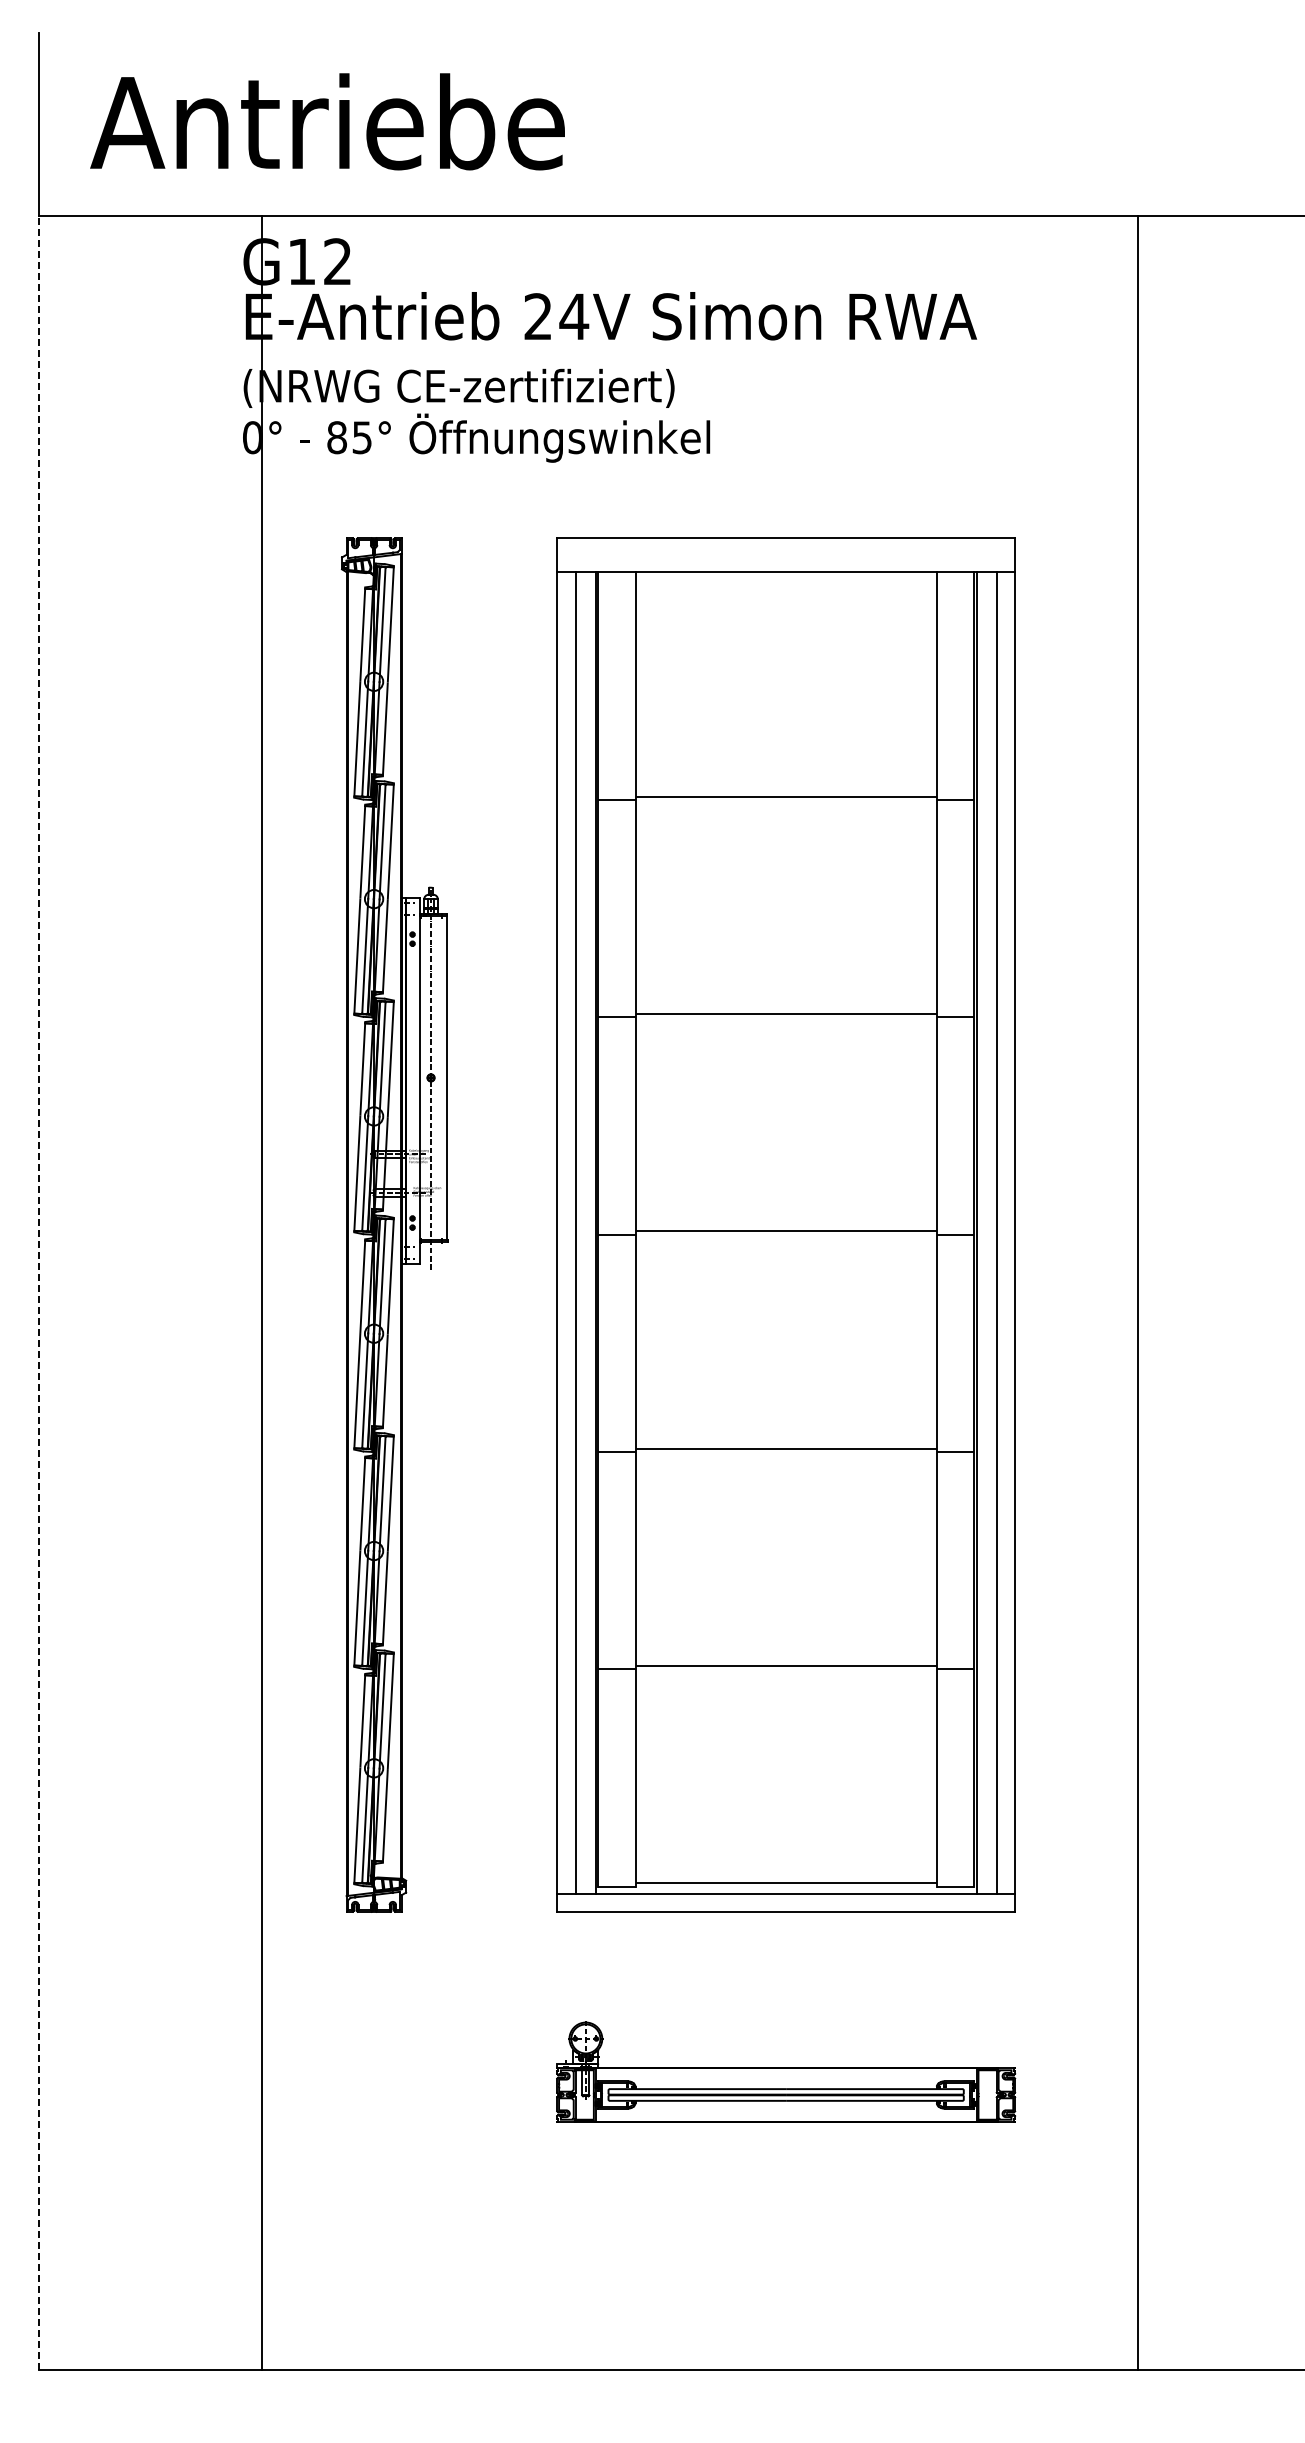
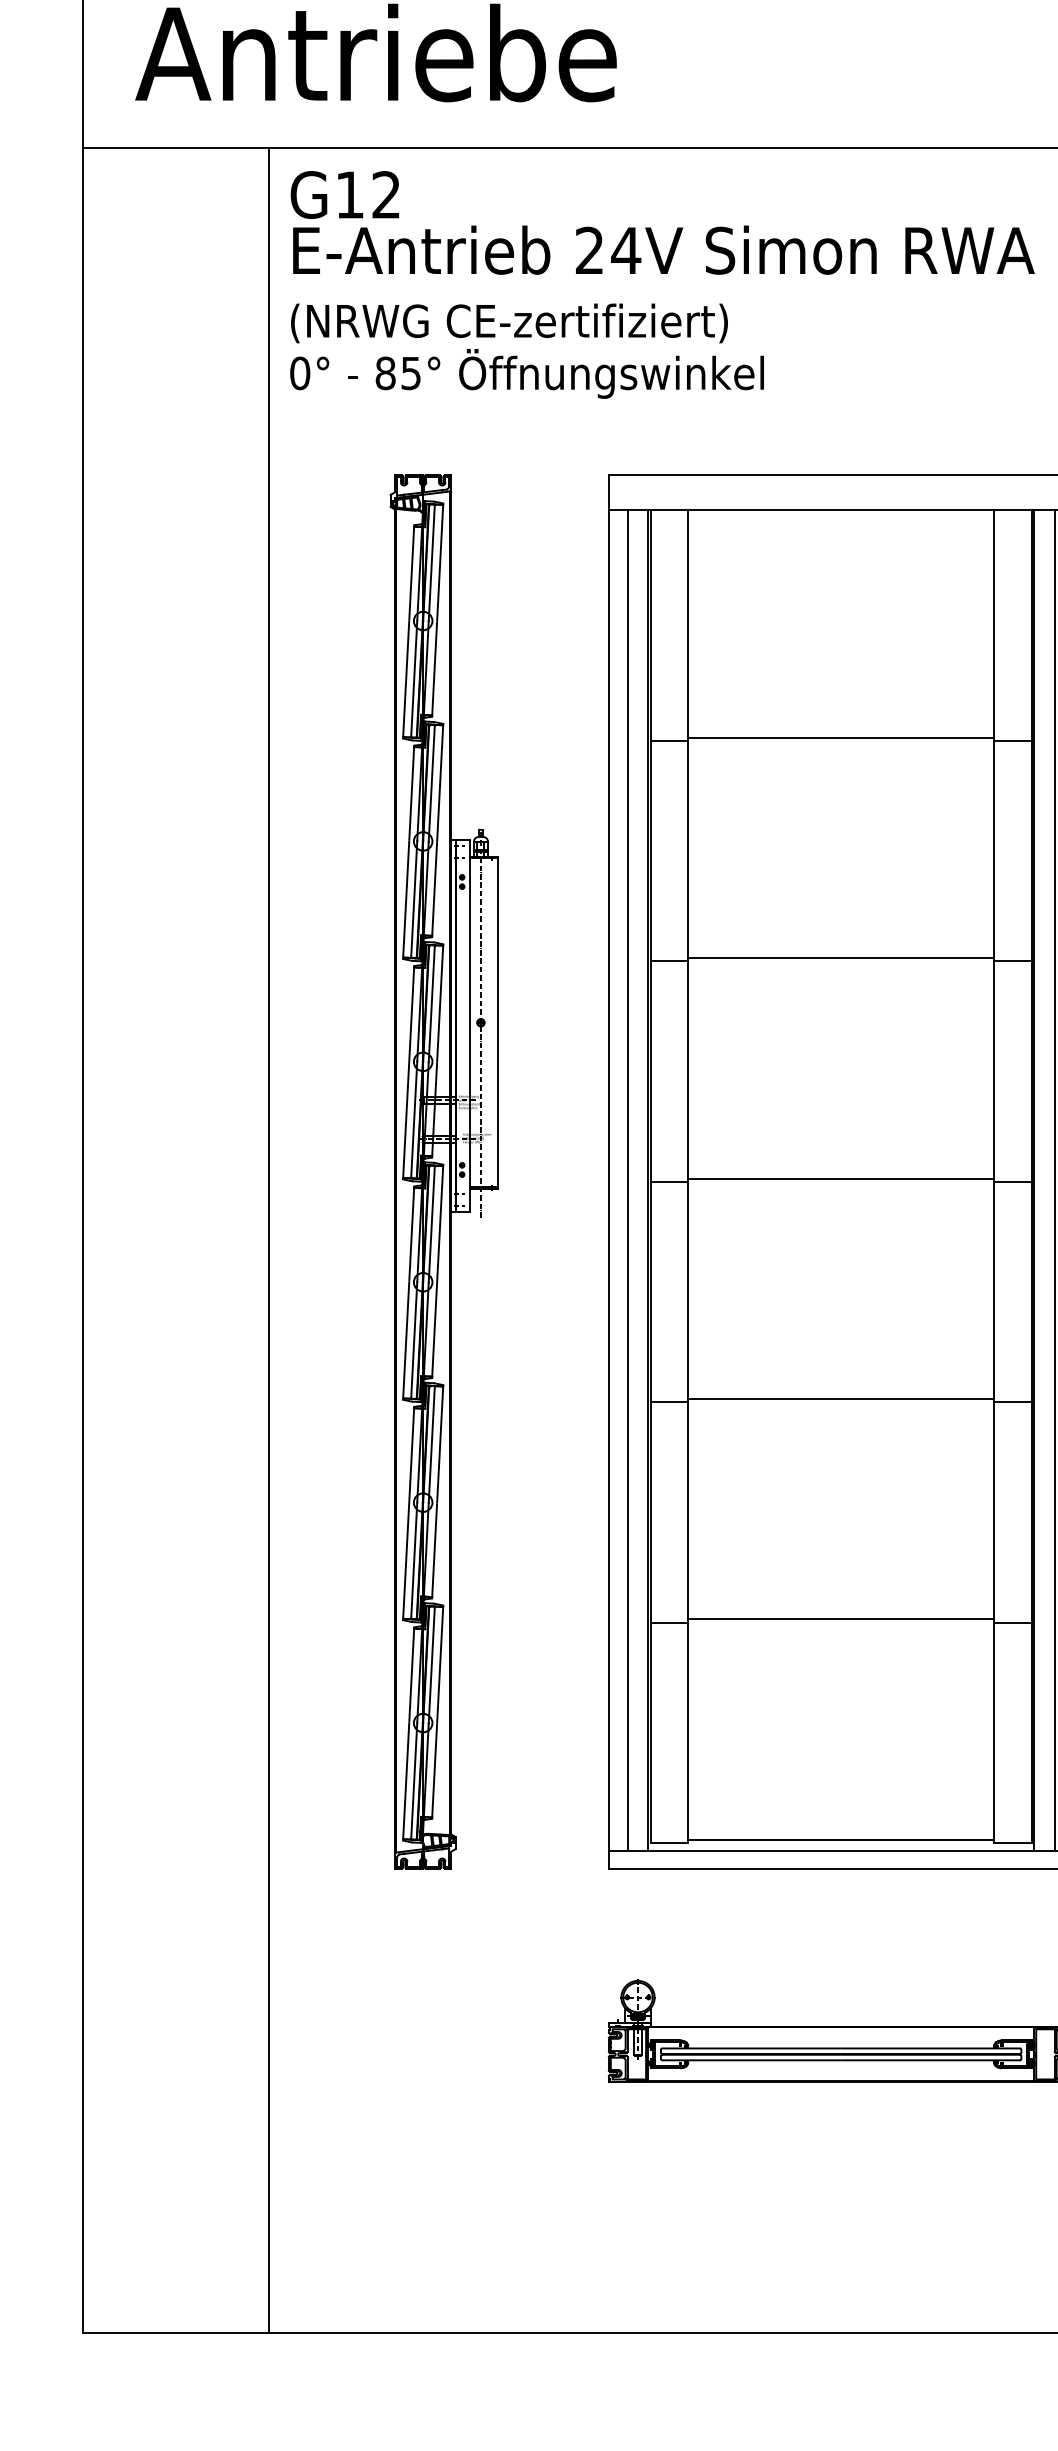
line: (39, 1292) -> (83, 1240), dashed -> solid
line: (262, 1292) -> (269, 1240), moved

